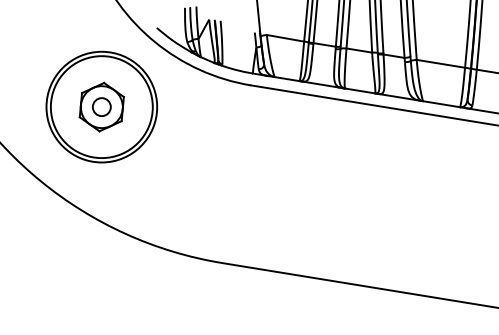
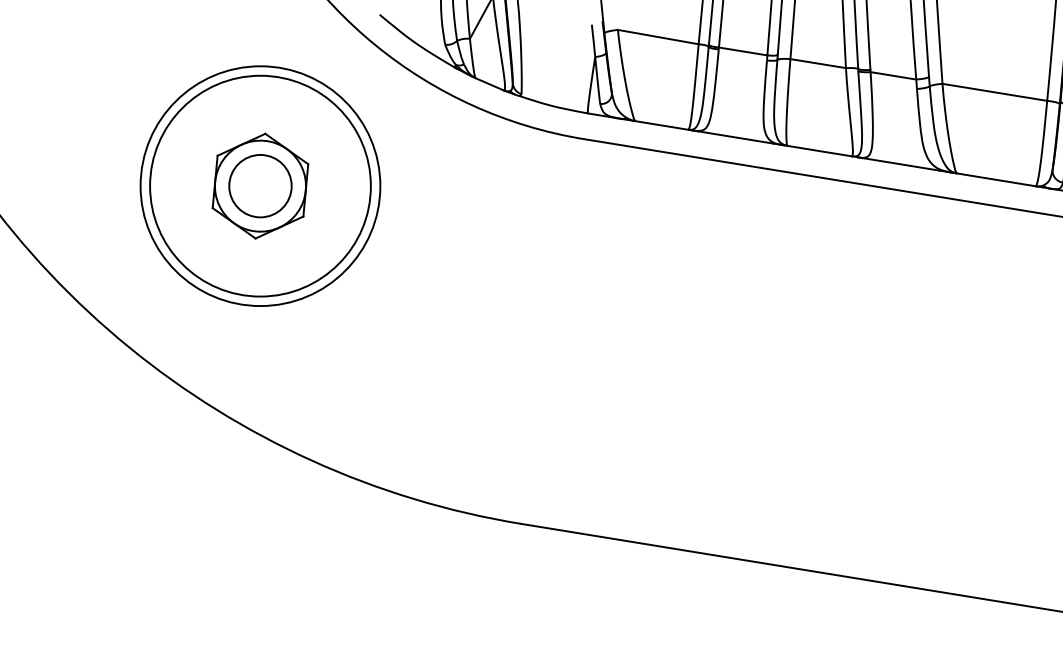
circle: (101, 107) -> (259, 186), size x1.6

